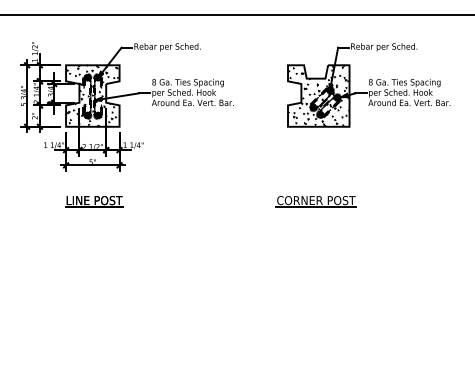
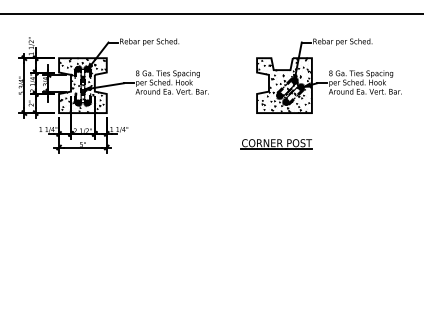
part: (94, 201) -> (84, 179), removed
part: (315, 201) -> (276, 144), moved

